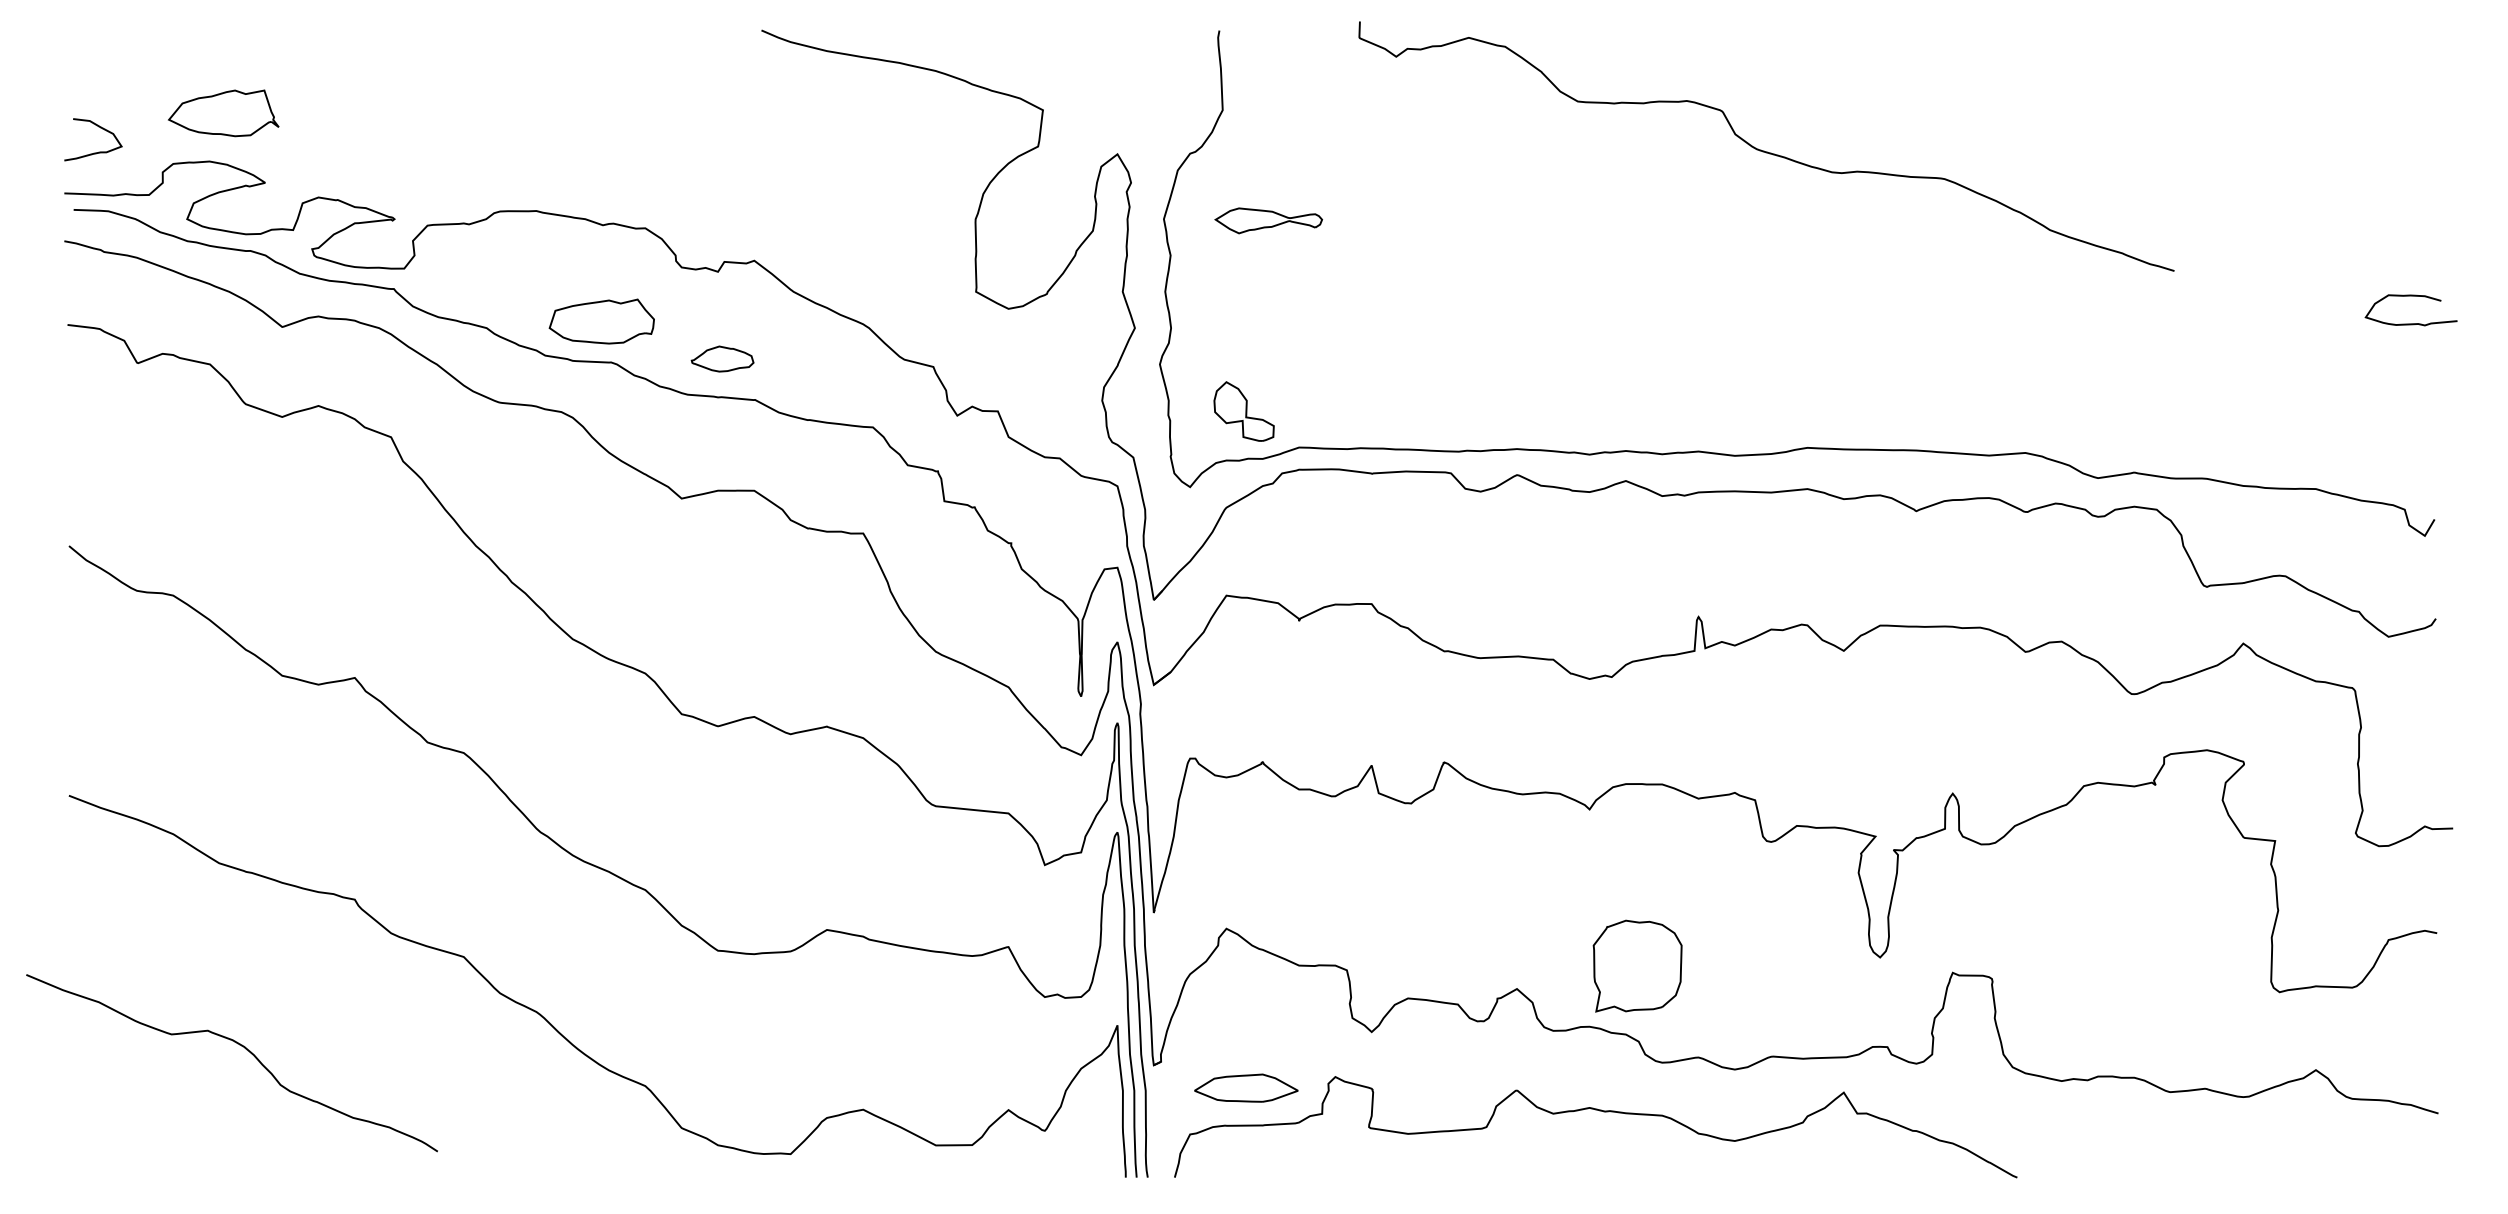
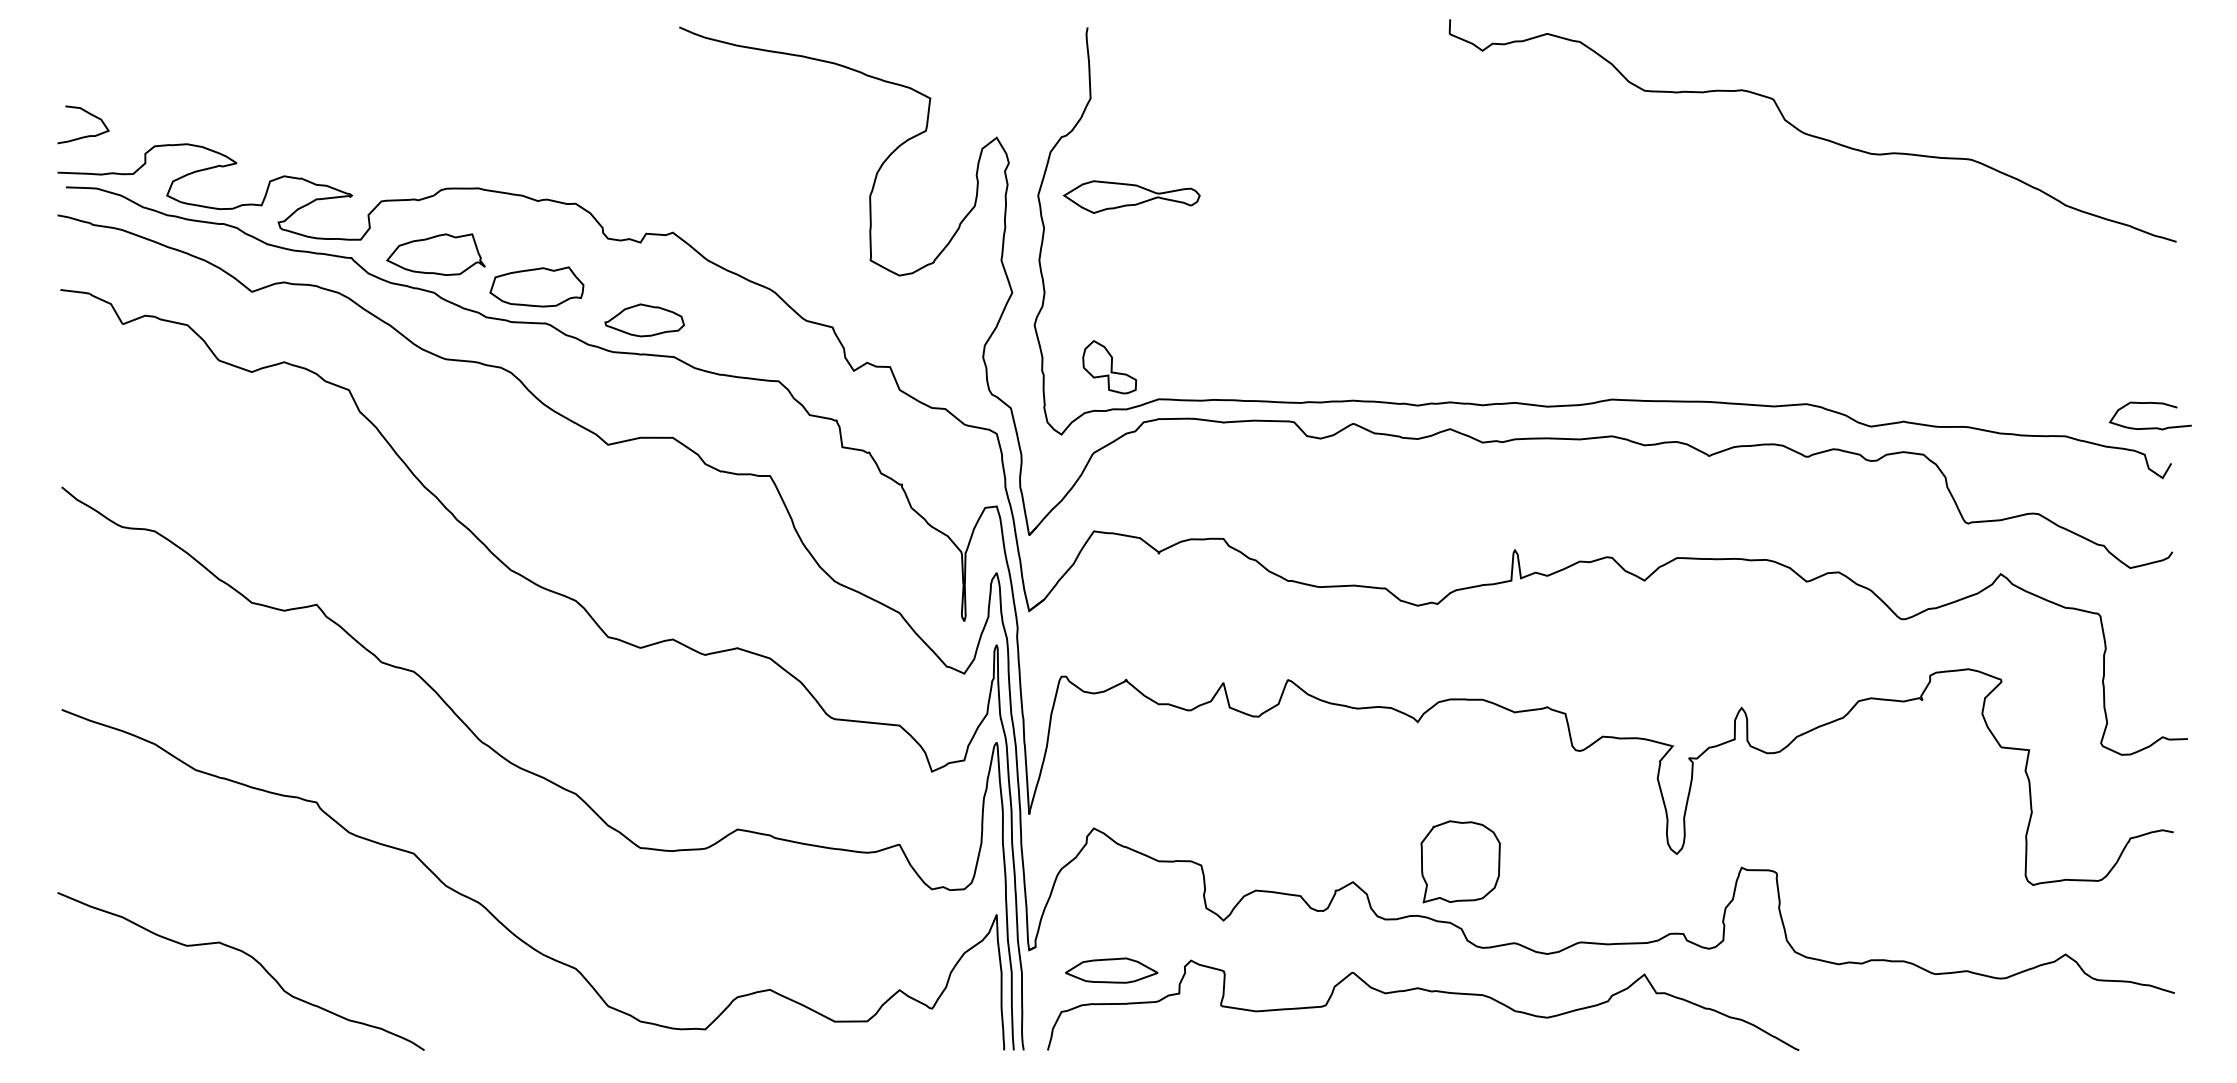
part: (223, 113) -> (435, 254), moved
curve: (1764, 150) -> (1810, 134), moved
part: (1268, 220) -> (1131, 196), size x1.43
curve: (2410, 323) -> (2149, 427), moved
part: (722, 358) -> (644, 319), size x1.43
curve: (239, 1045) -> (247, 955), moved

